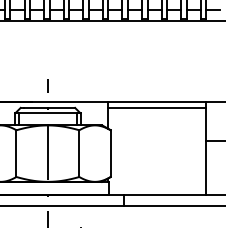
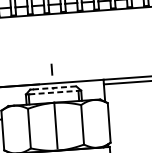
line: (49, 107) -> (54, 87), solid -> dashed
line: (49, 113) -> (54, 92), solid -> dashed

